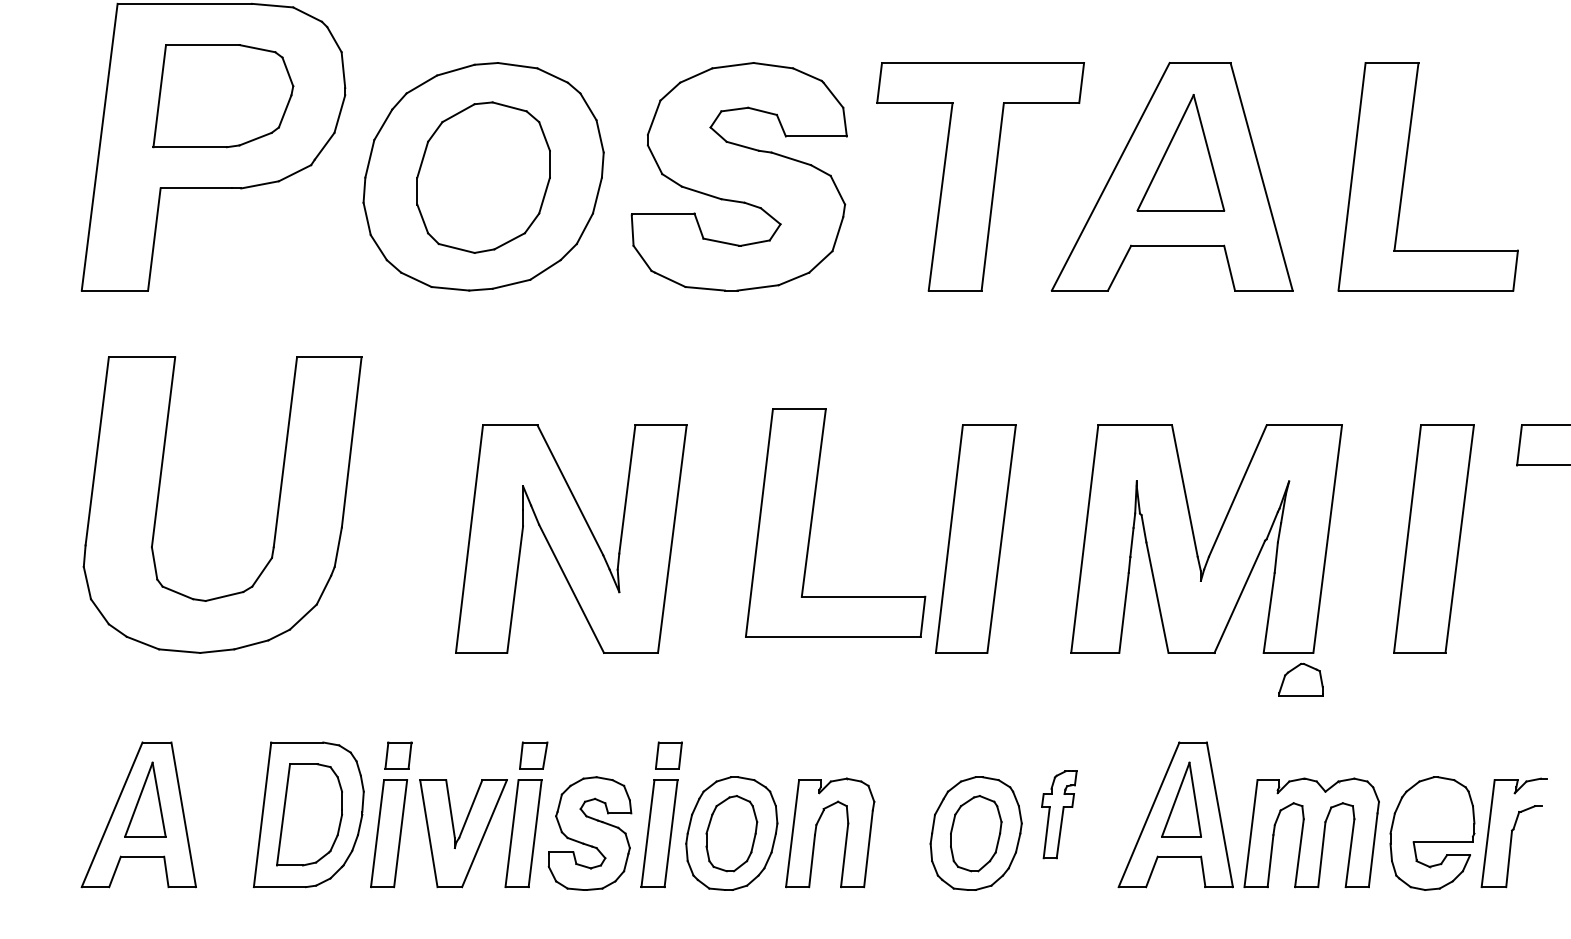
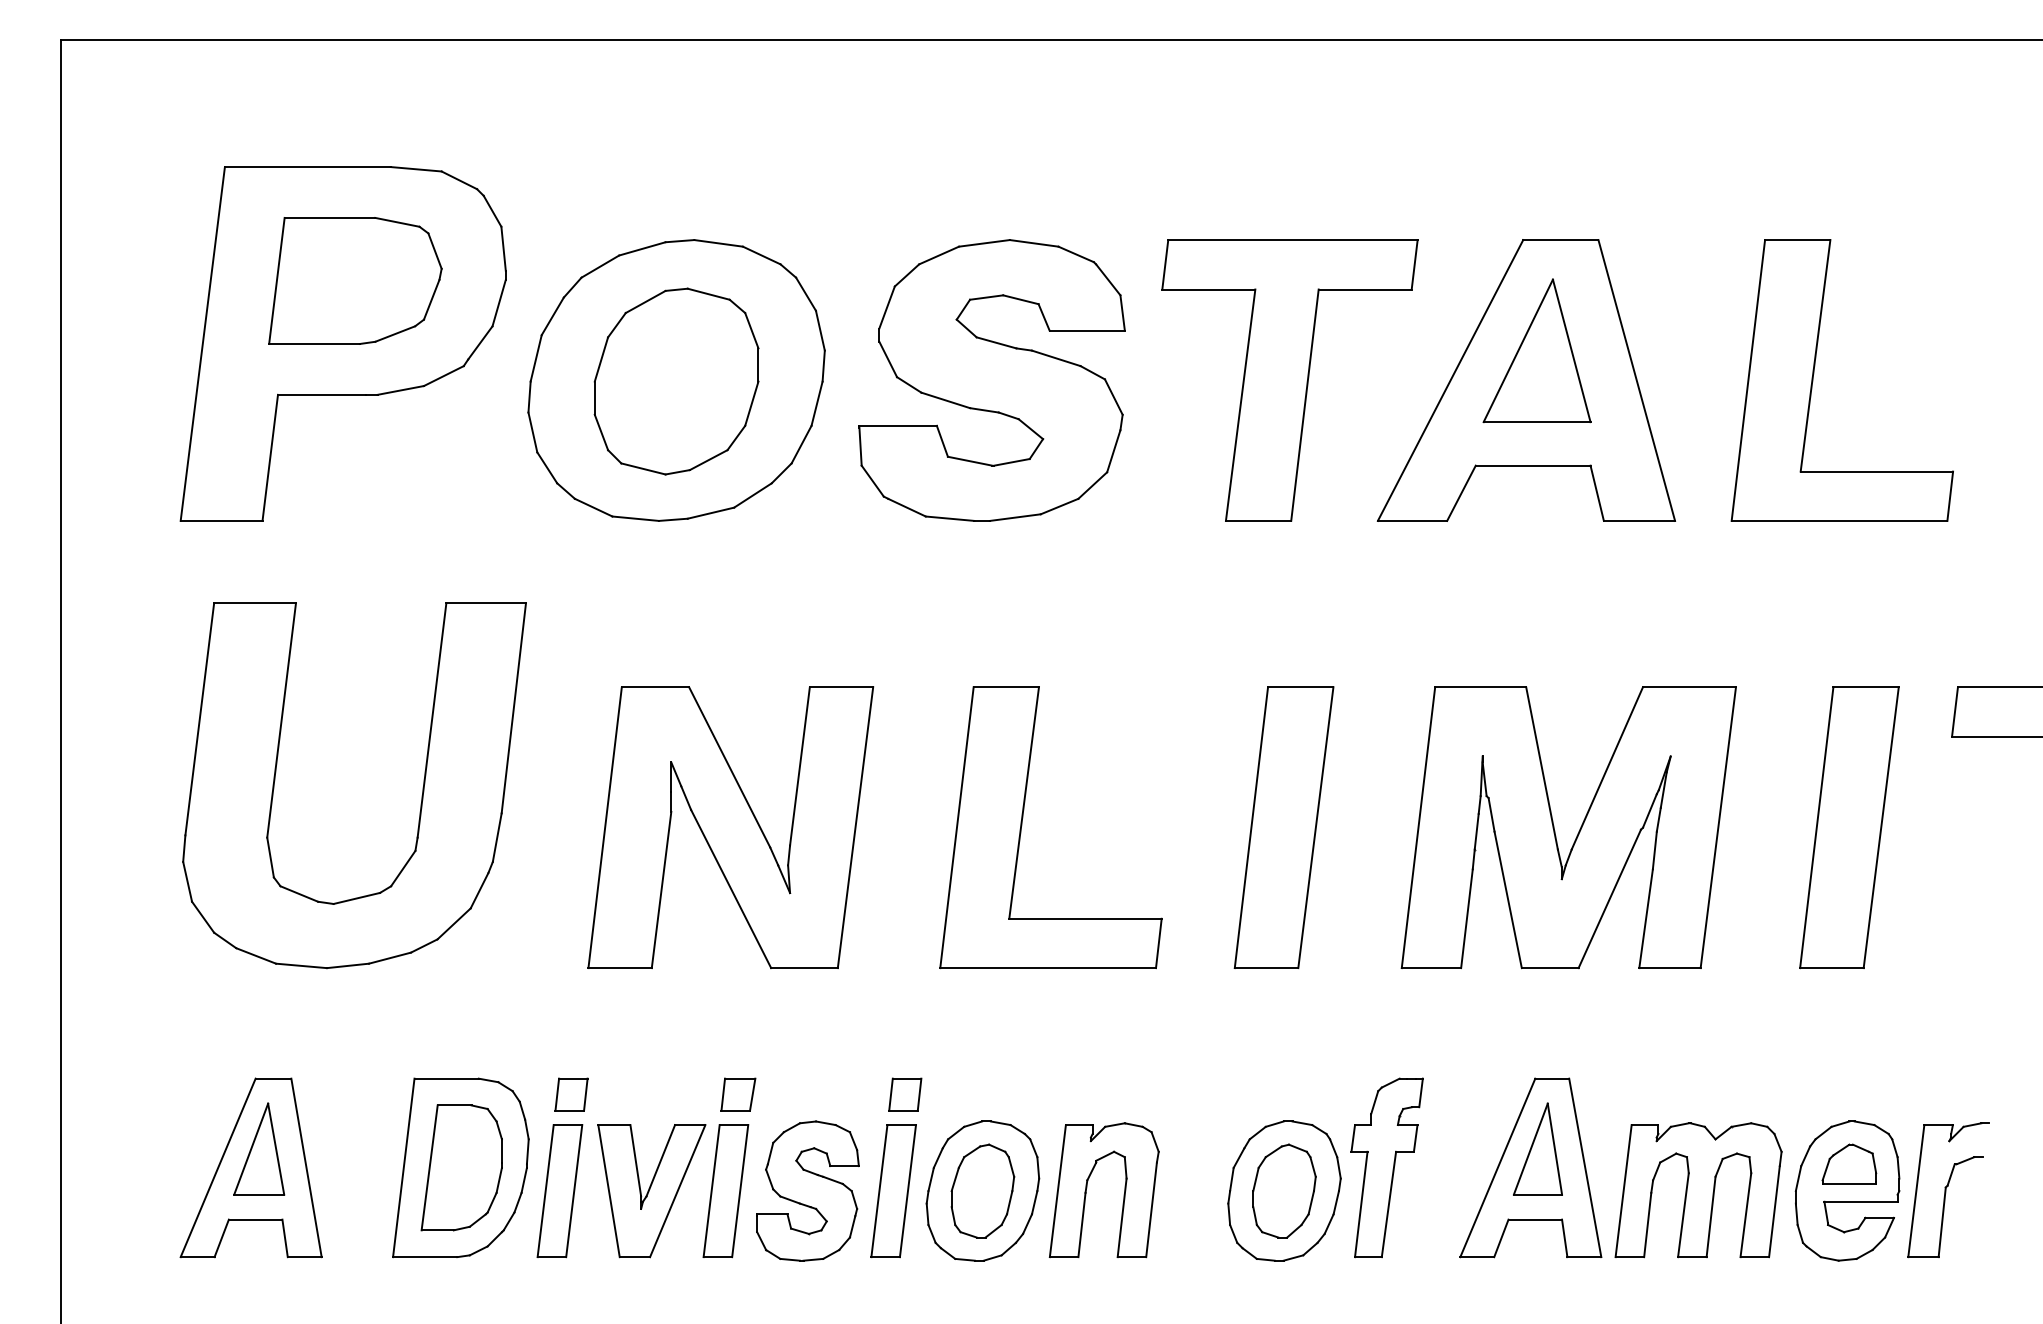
part: (812, 521) -> (1022, 825), moved
part: (571, 539) -> (730, 827), moved
part: (1301, 679) -> (1849, 1163), moved
part: (1058, 814) -> (1386, 1167), size x1.67

